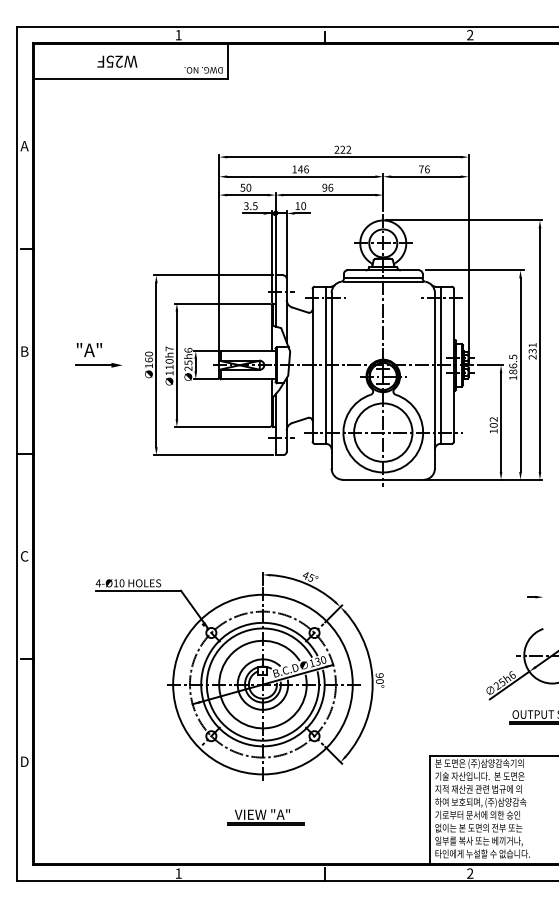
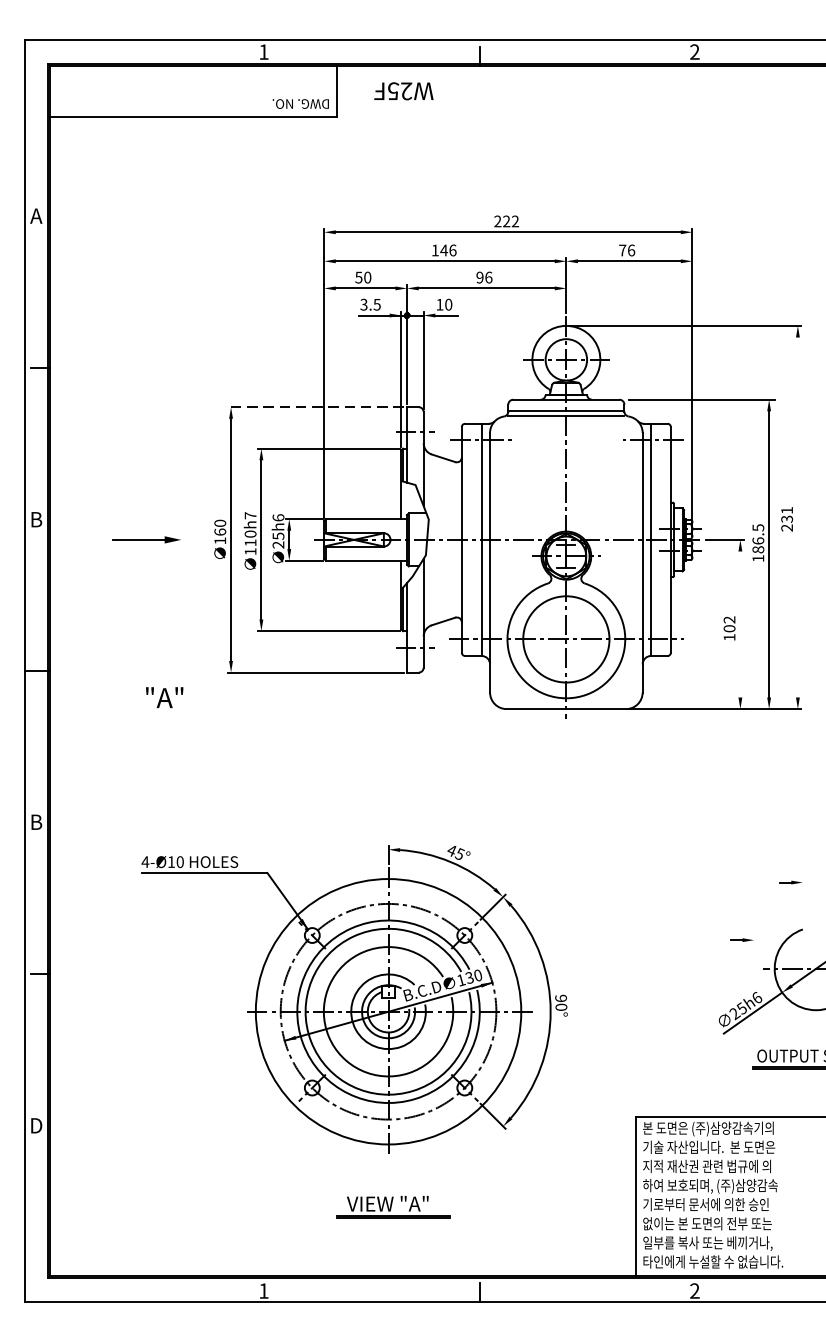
text: (117, 61) -> (404, 91), moved
line: (213, 275) -> (315, 407), solid -> dashed
text: (88, 349) -> (163, 696), moved
line: (539, 349) -> (797, 516), removed
line: (501, 422) -> (741, 624), removed
text: (24, 556) -> (36, 822), C -> B
line: (501, 636) -> (741, 940), added

